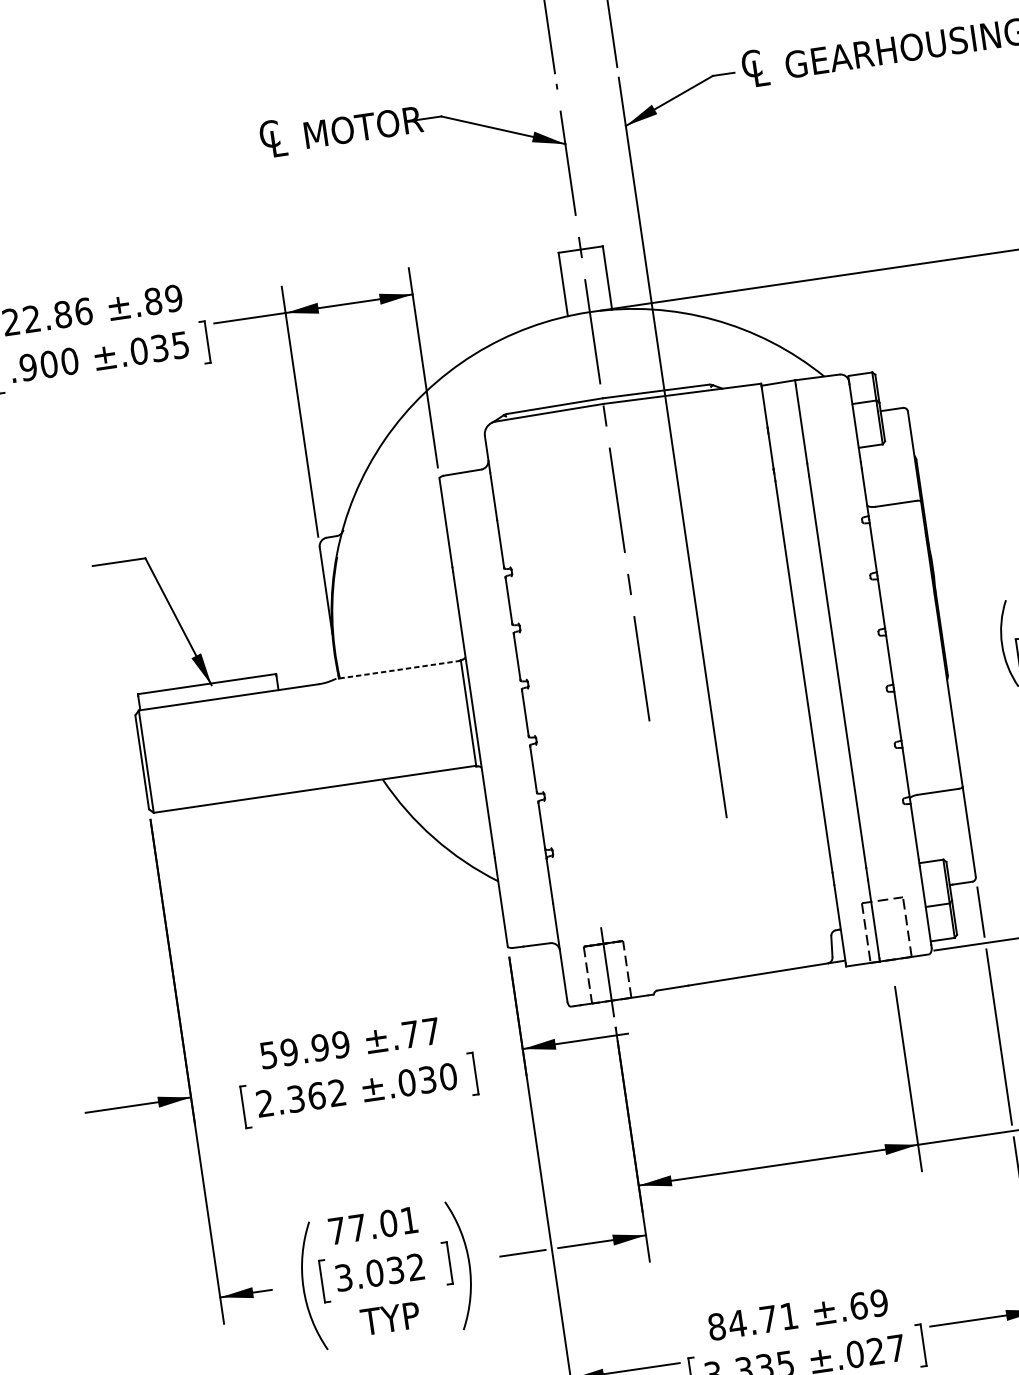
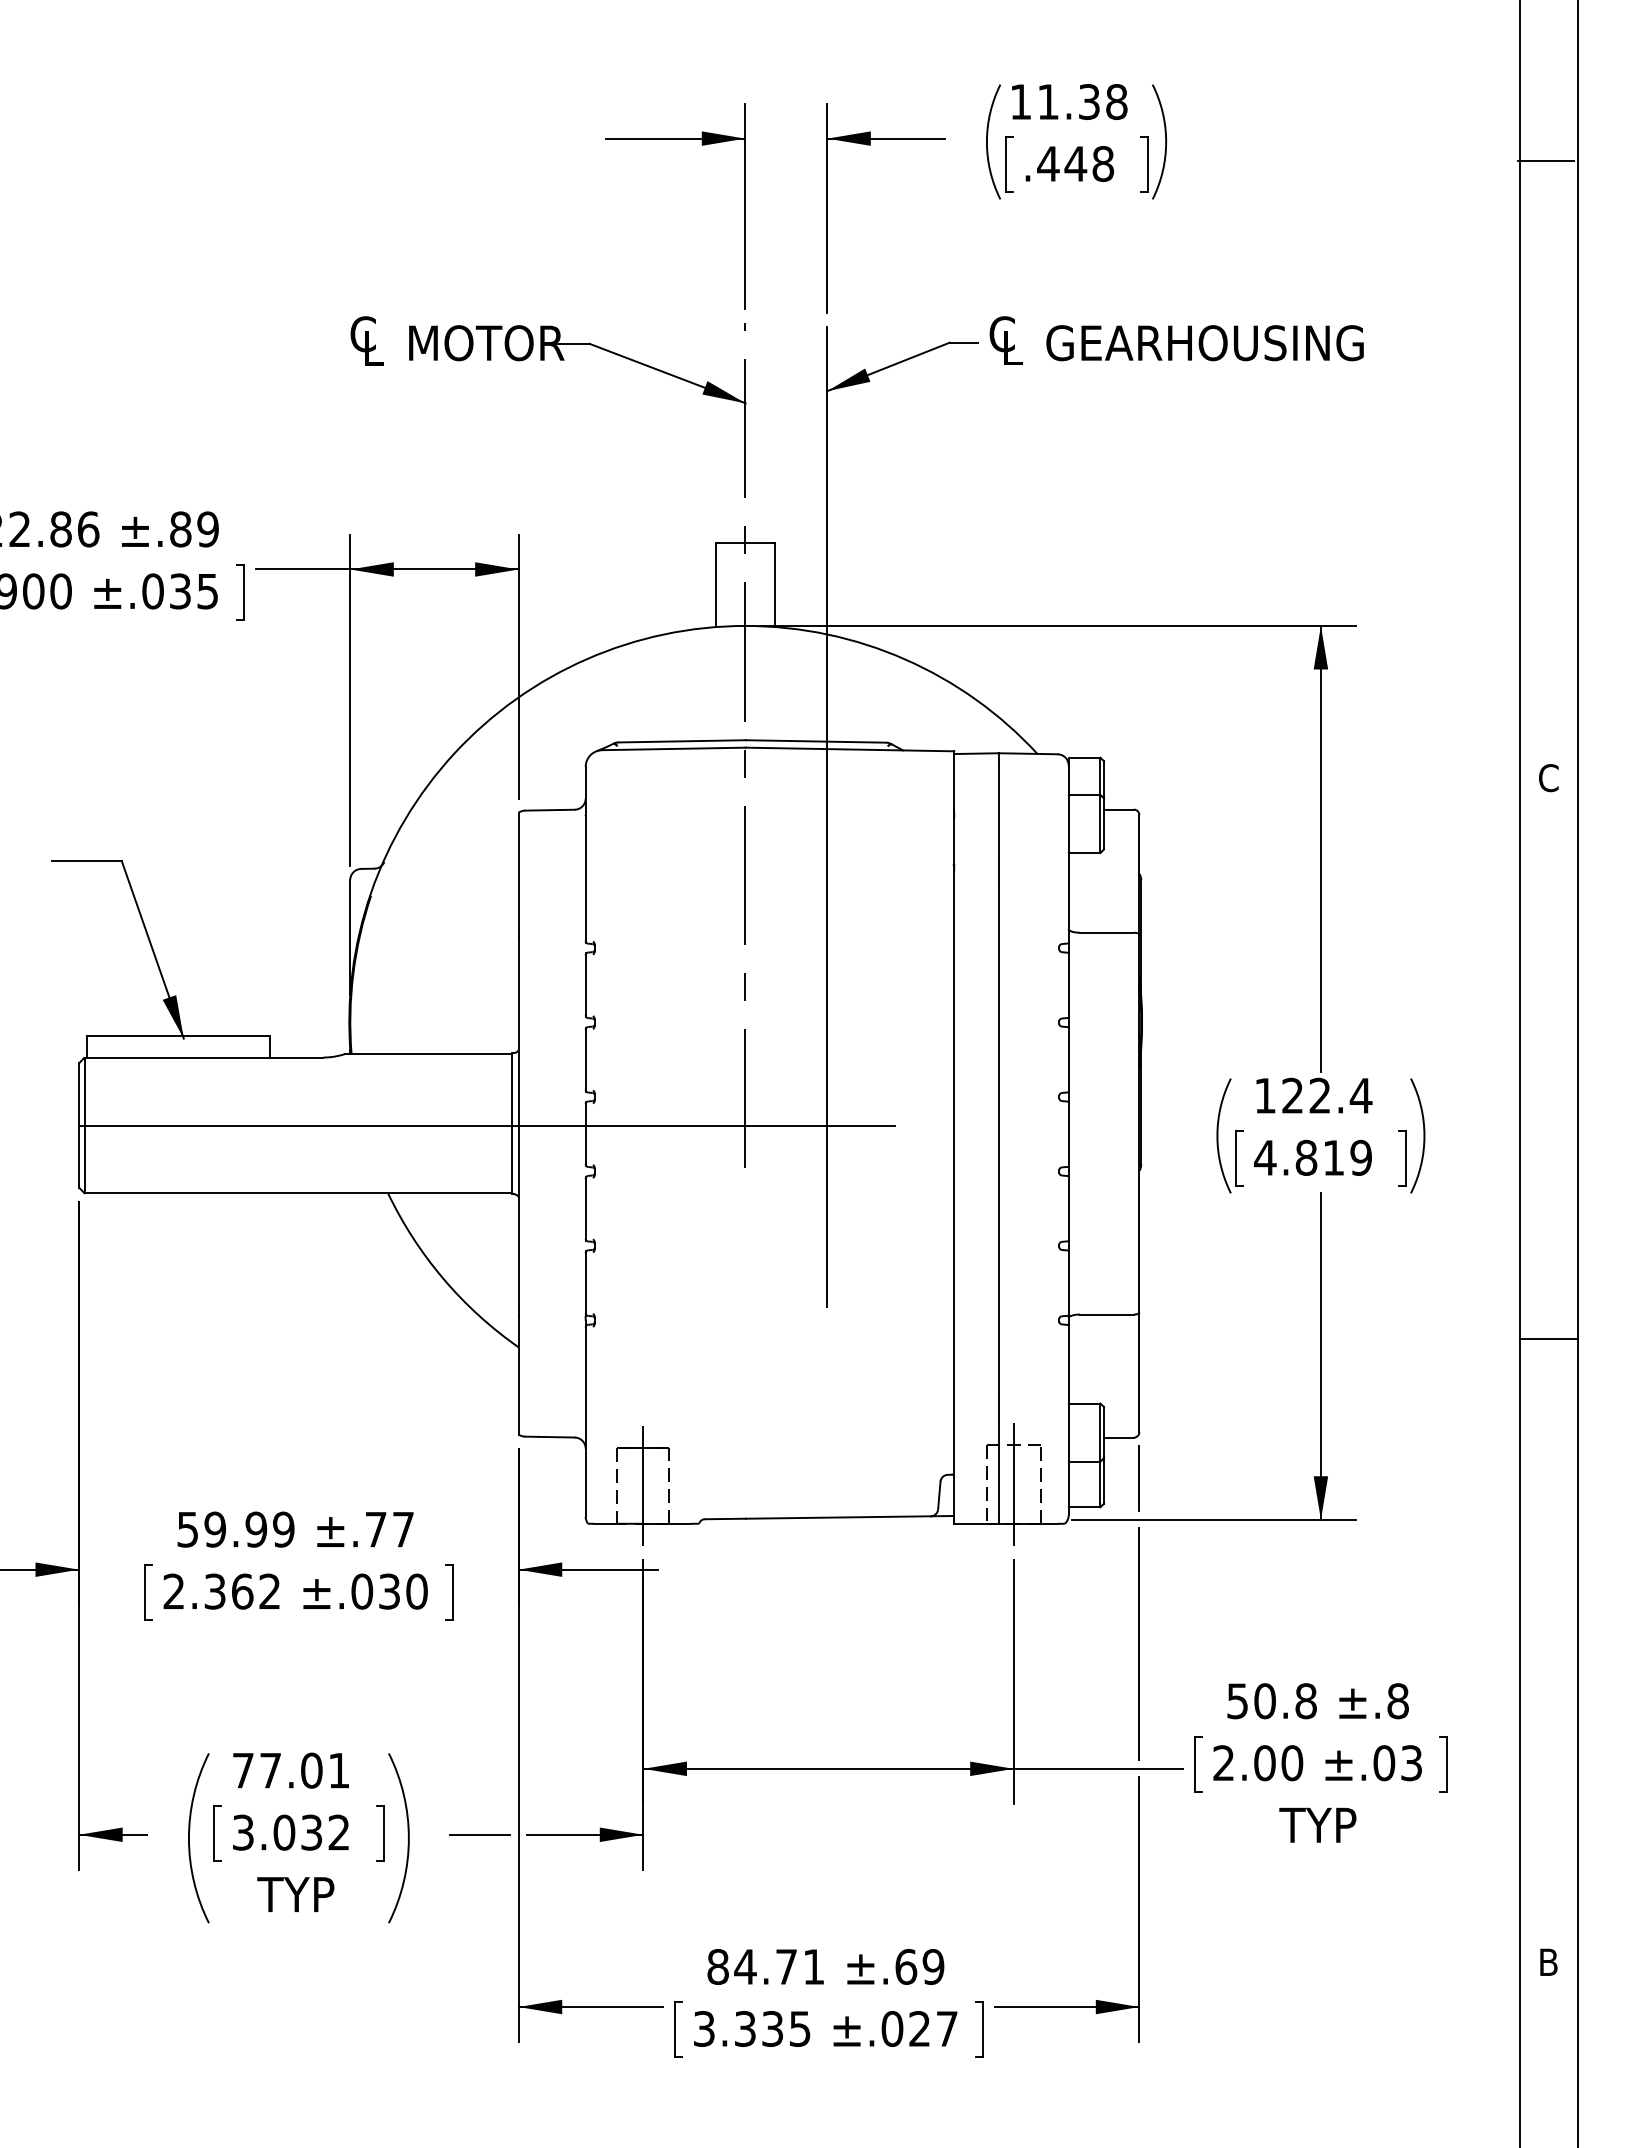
line: (397, 670) -> (428, 1054), dashed -> solid
line: (450, 717) -> (487, 1125), added
line: (886, 929) -> (1013, 1483), added

